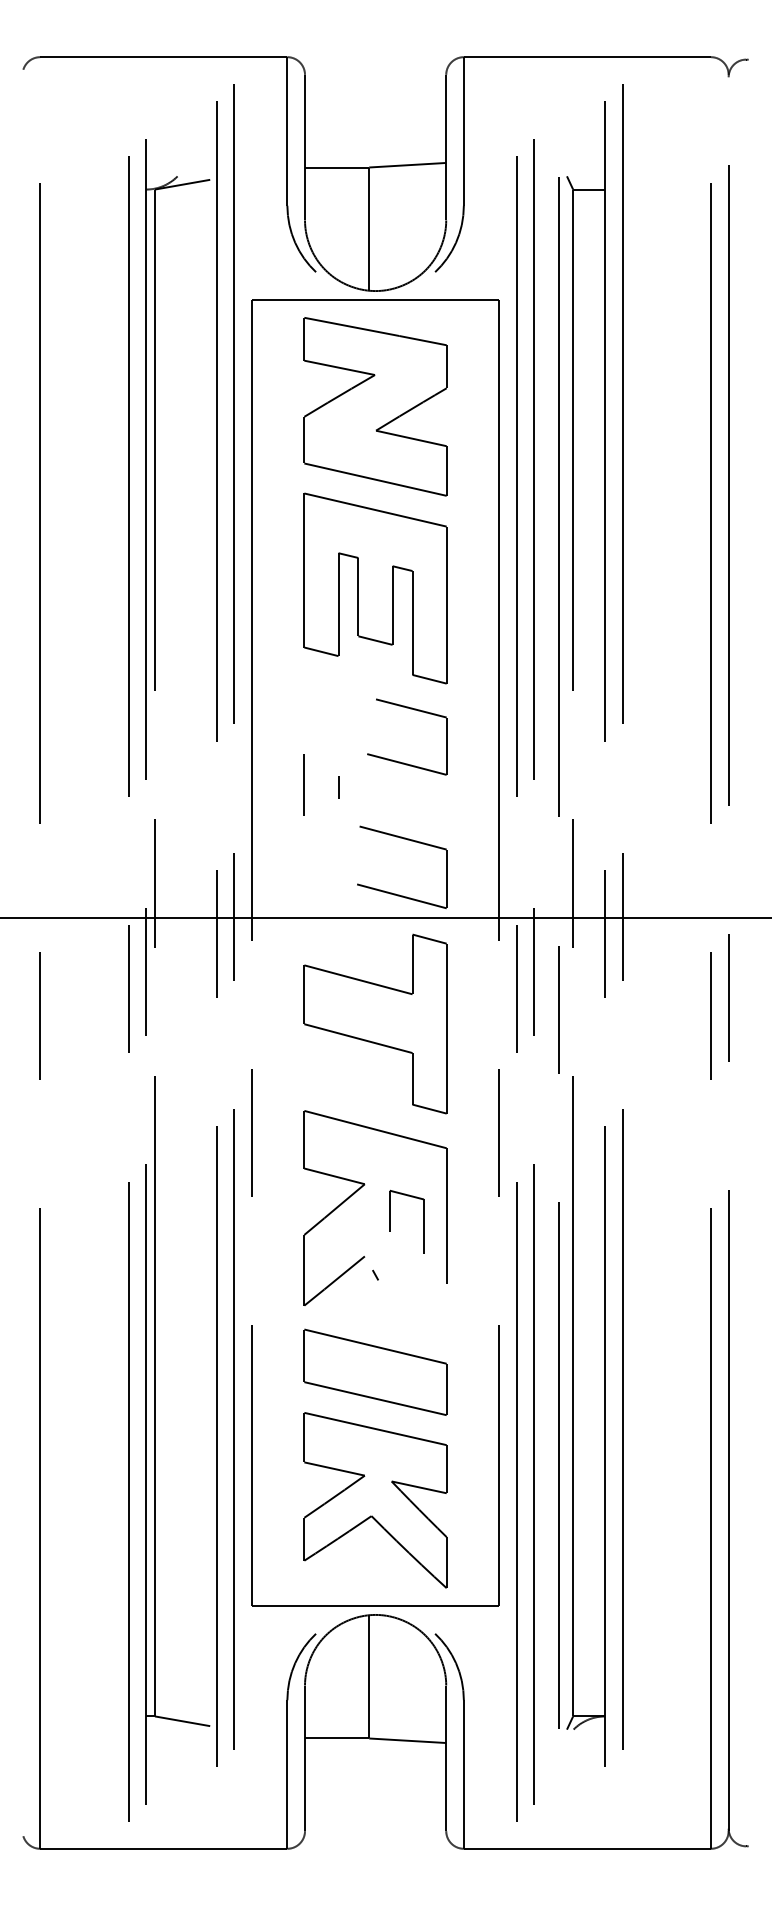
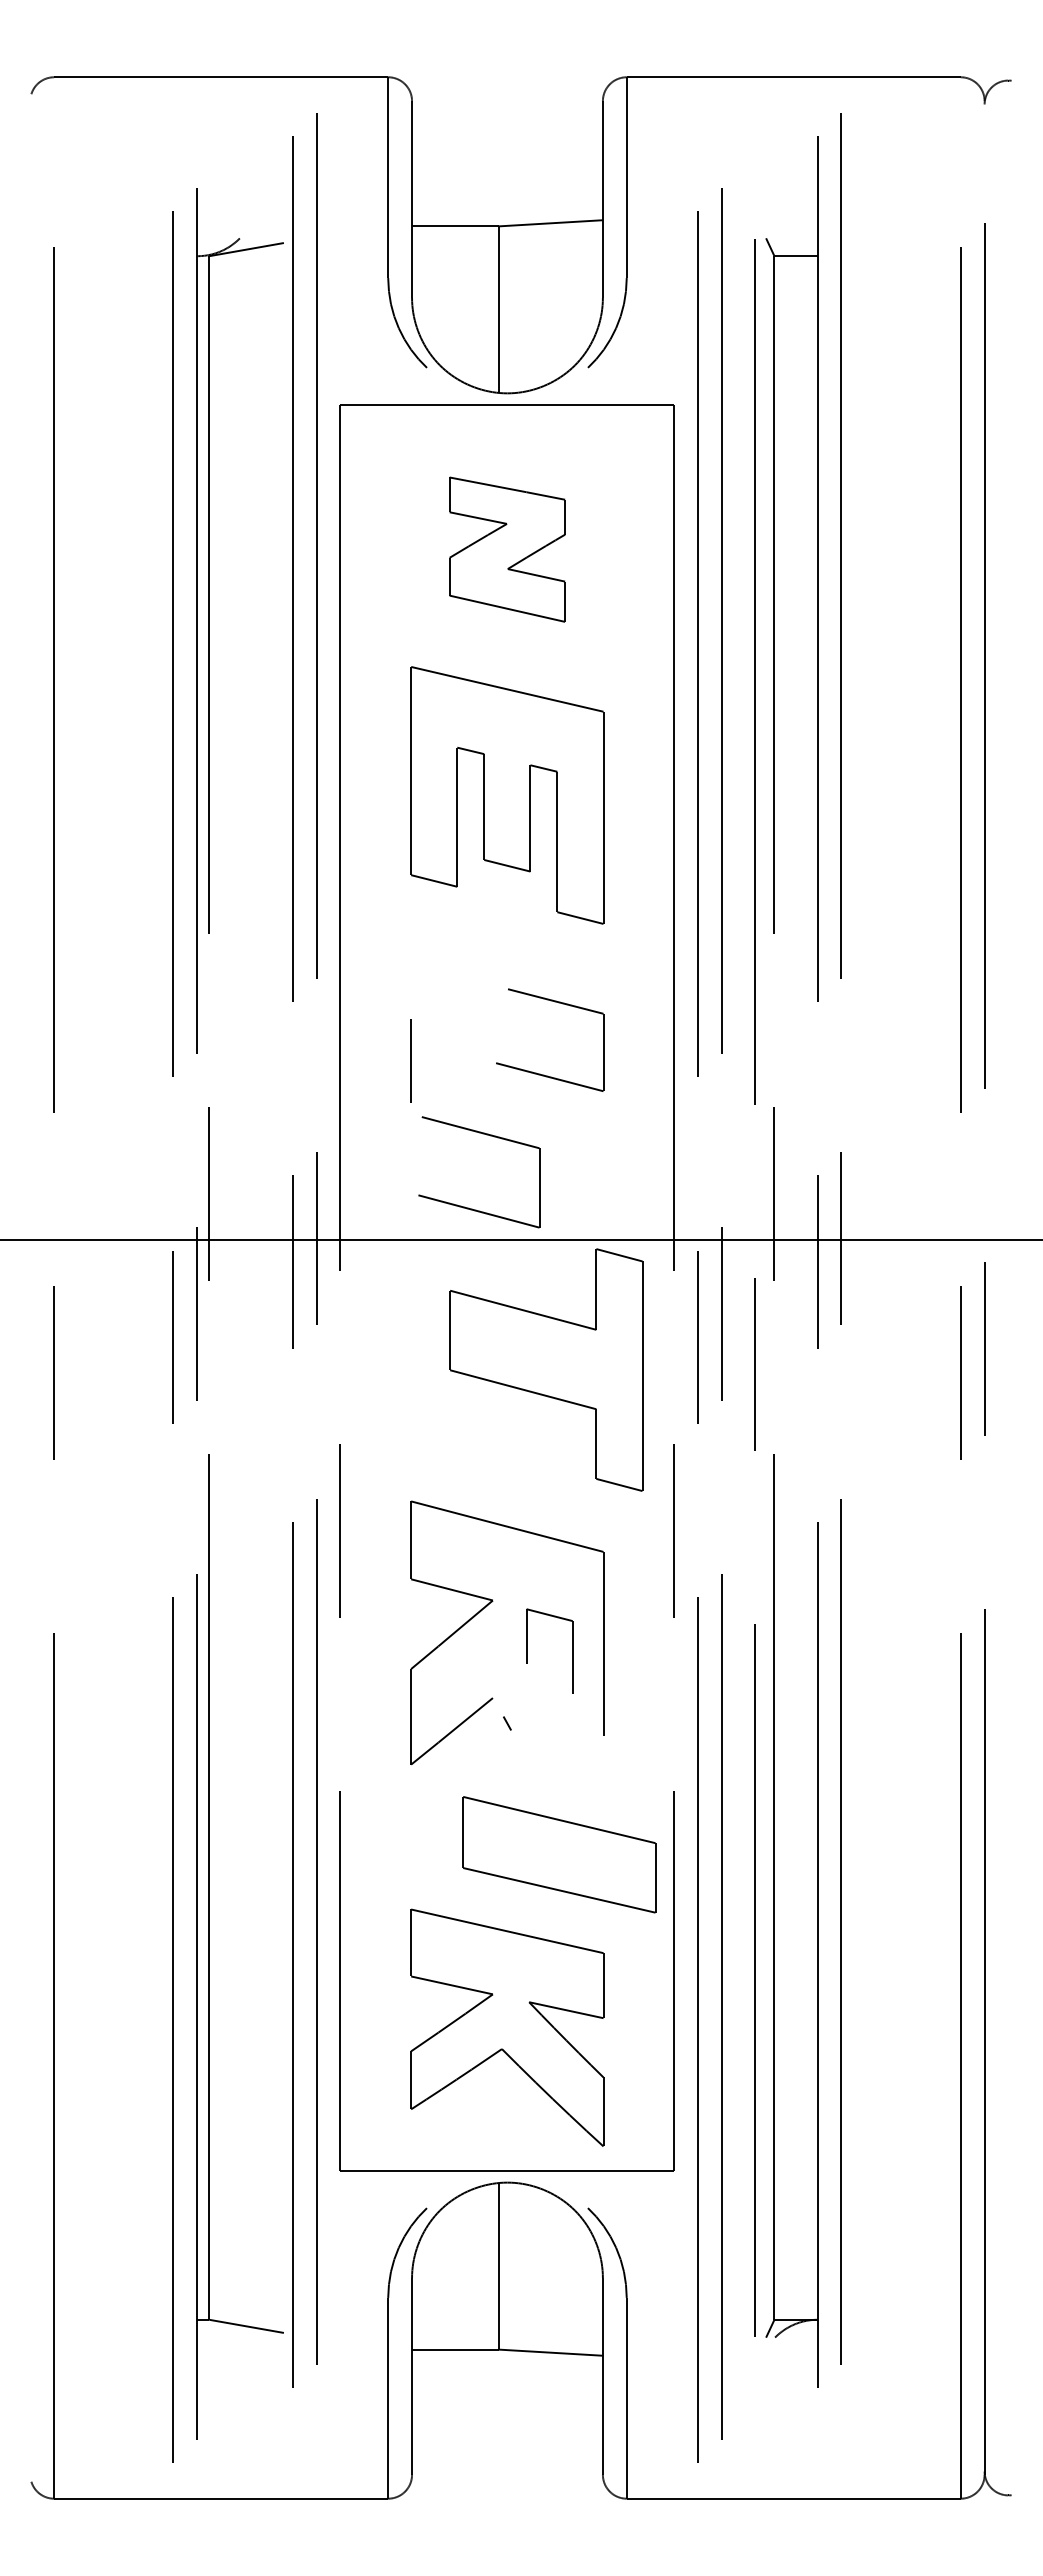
part: (375, 406) -> (507, 549), size x0.6
part: (400, 761) -> (540, 1073), moved
line: (338, 787) -> (457, 1064), removed
part: (397, 894) -> (472, 1208), moved
part: (375, 1023) -> (546, 1369), moved
part: (375, 1372) -> (559, 1854), moved

